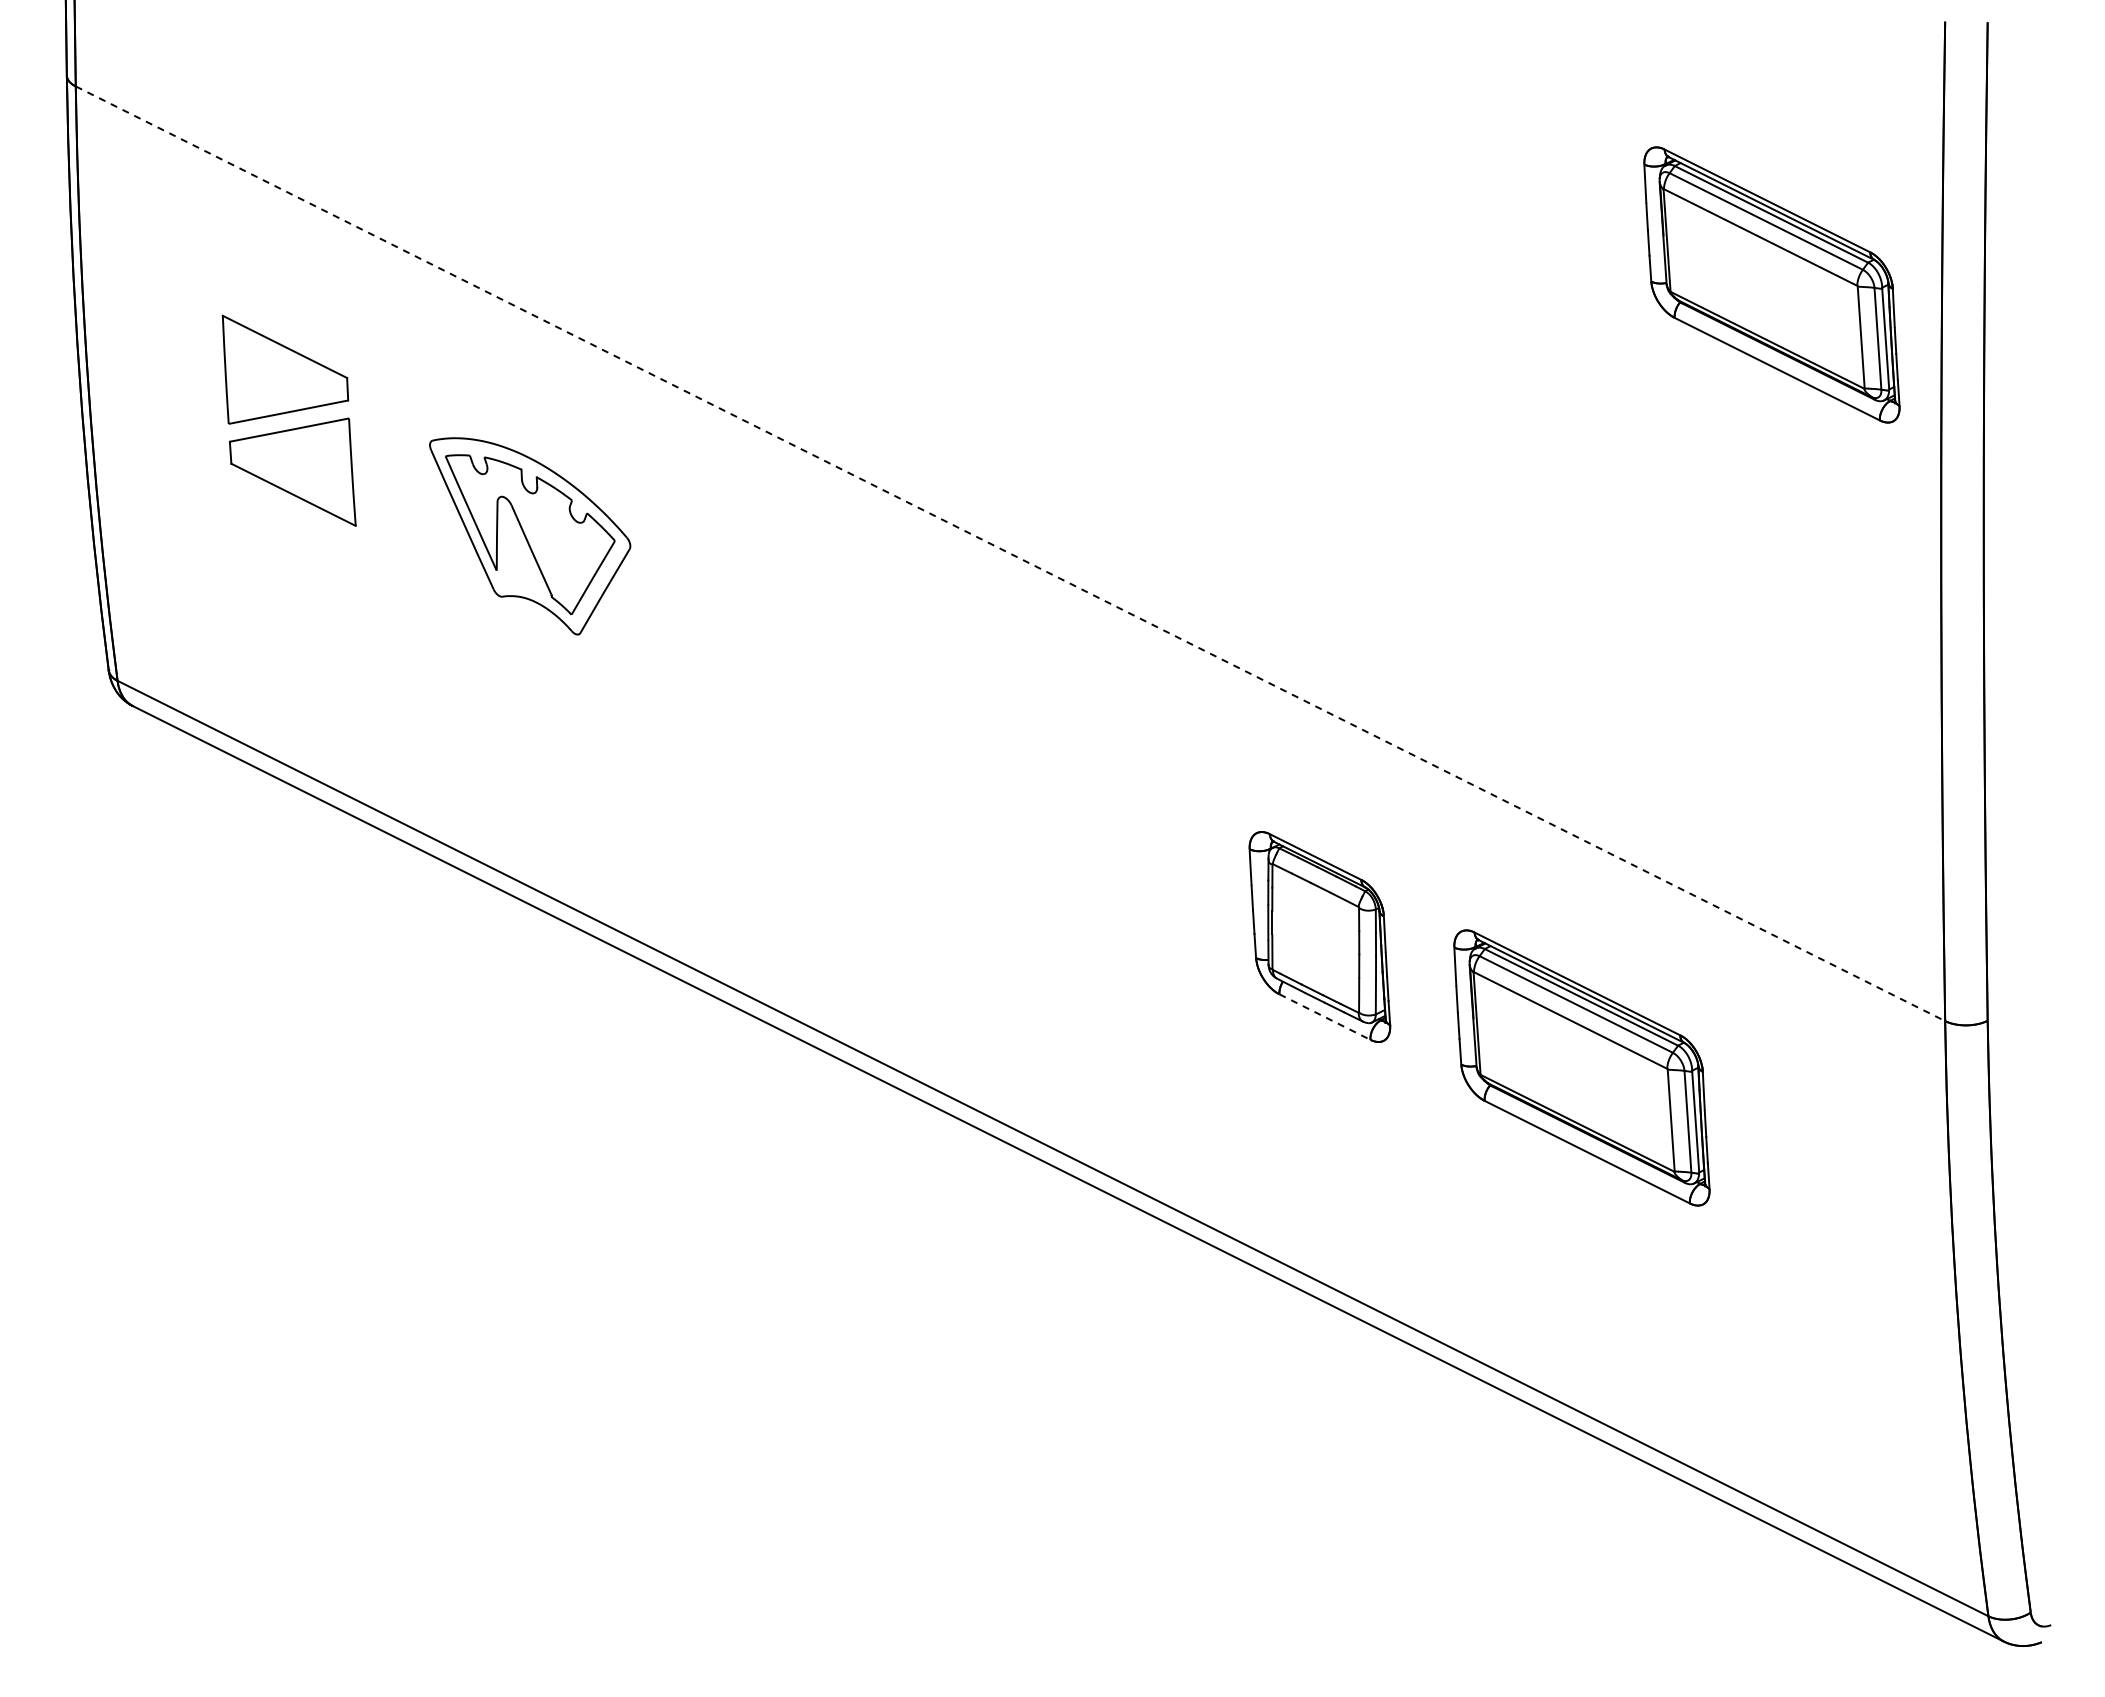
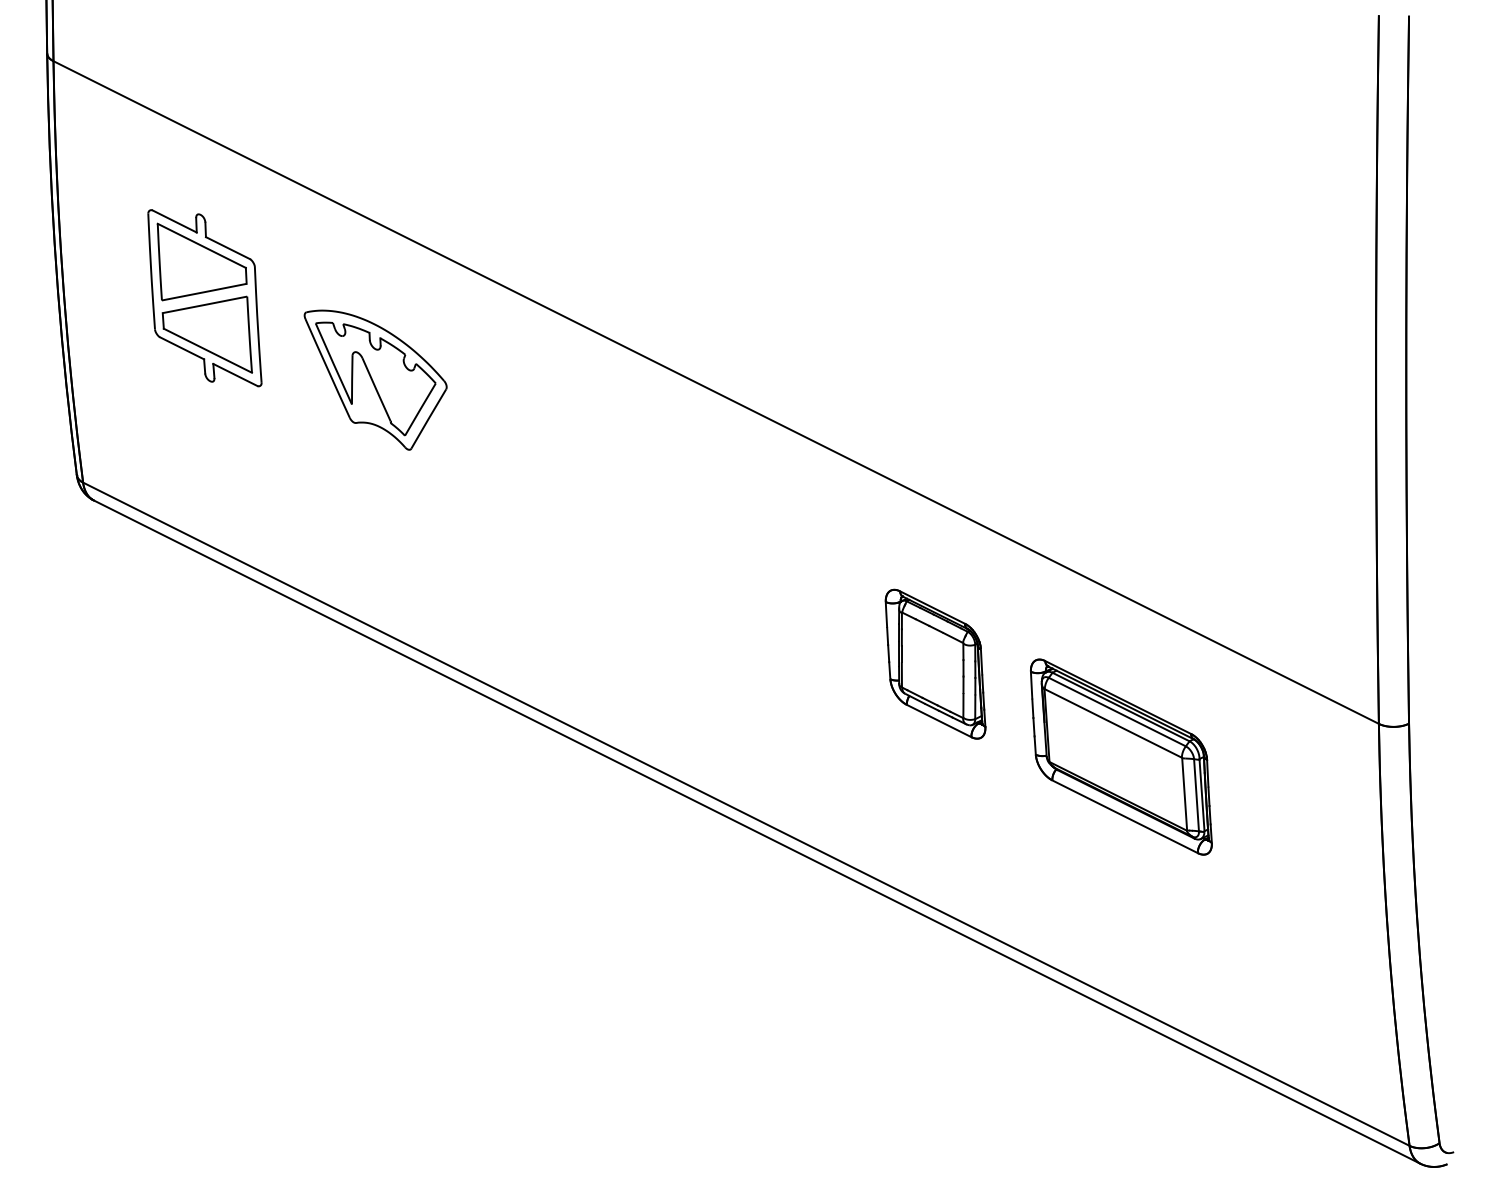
part: (1771, 284) -> (1255, 201), removed
part: (289, 420) -> (205, 298), added
line: (1010, 553) -> (716, 392), dashed -> solid
line: (1324, 1017) -> (938, 721), dashed -> solid

